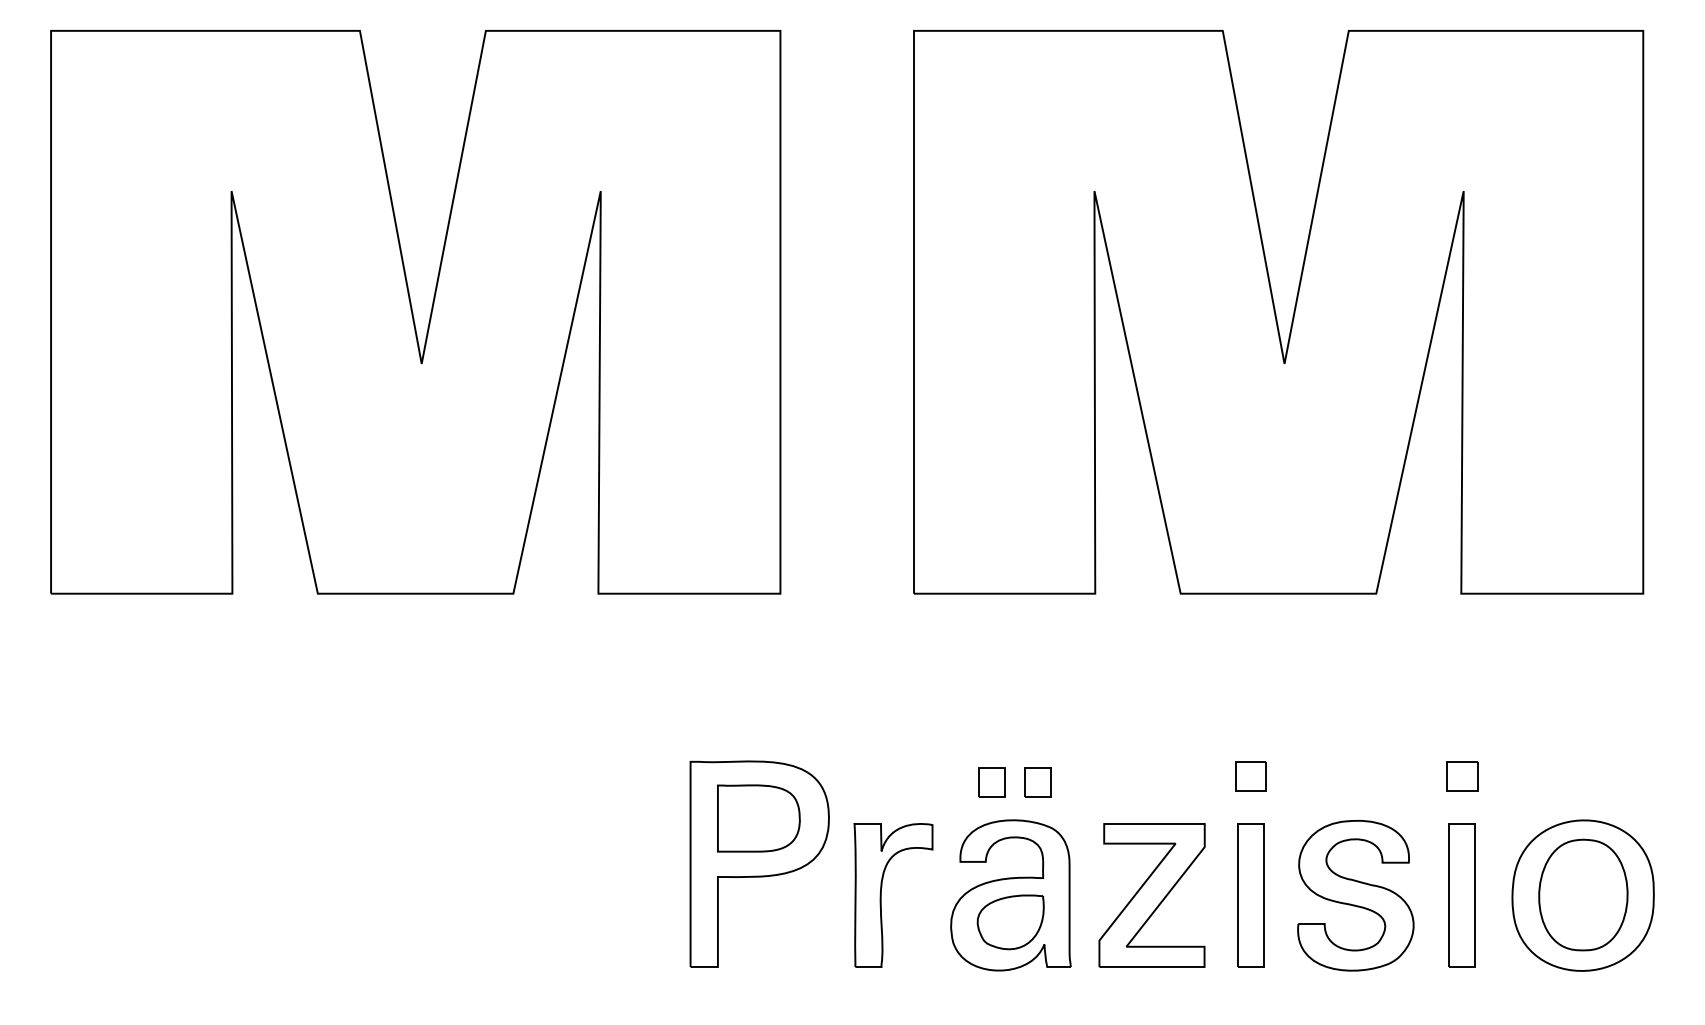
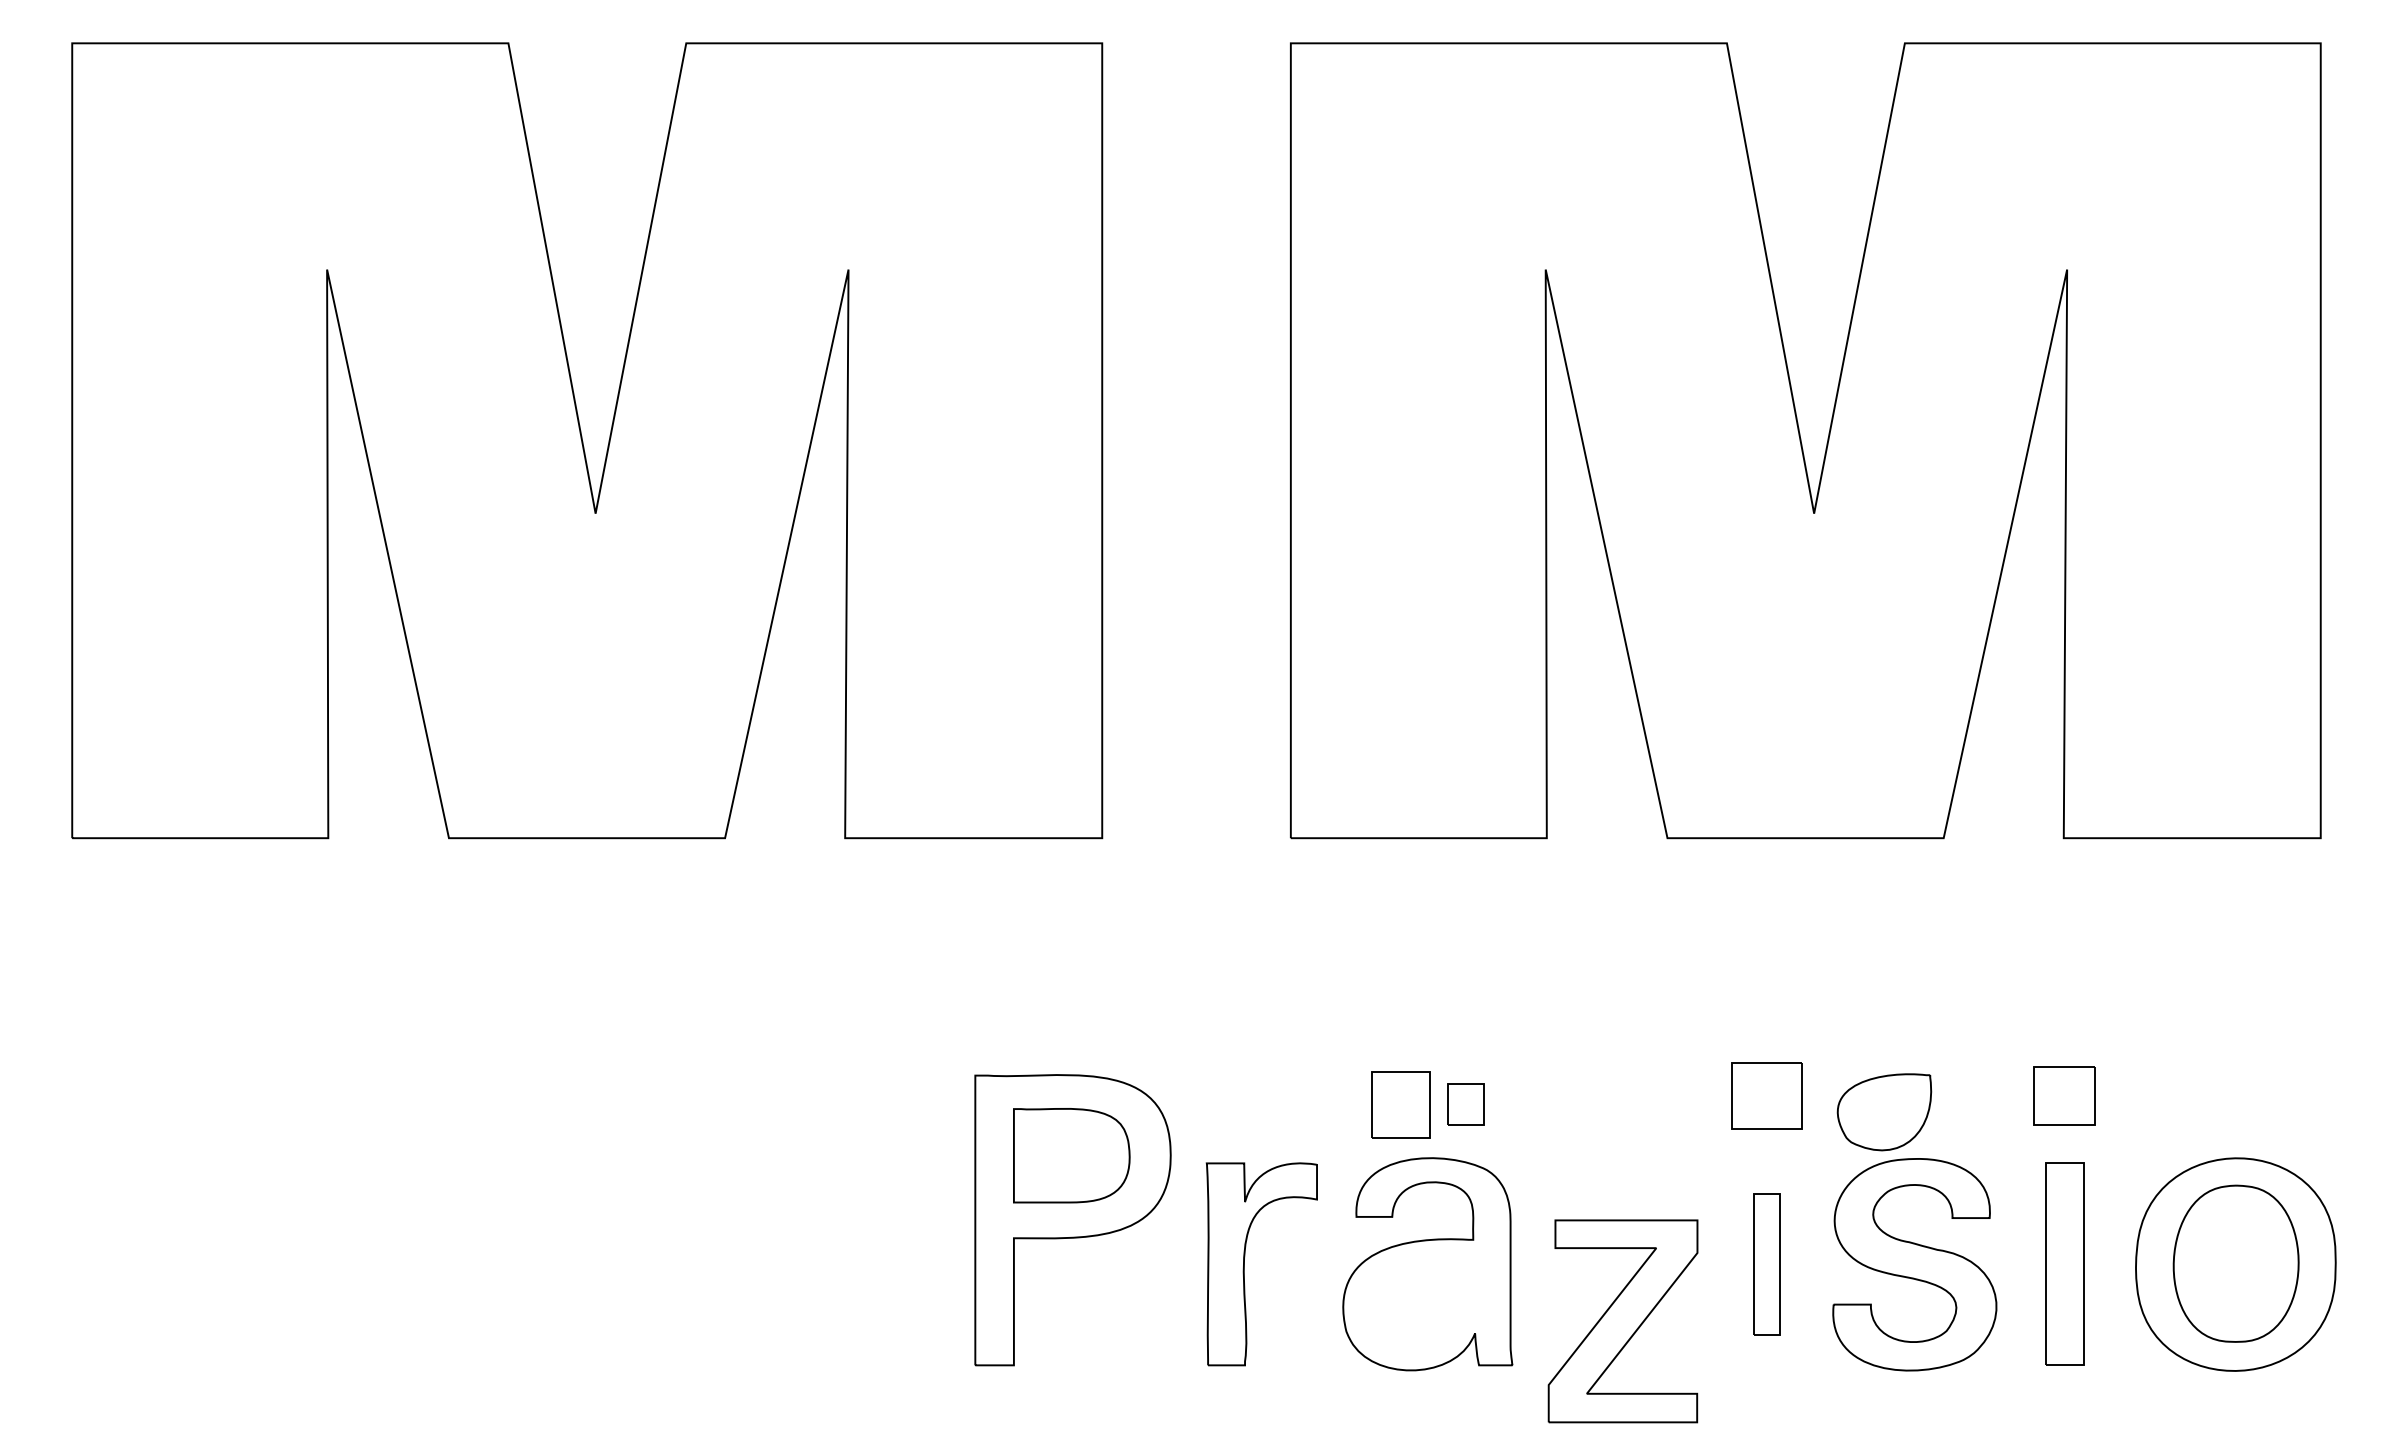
part: (1250, 776) -> (1766, 1096), size x1.6
part: (1461, 776) -> (2064, 1096), size x1.4
part: (991, 782) -> (1400, 1104), size x1.6
part: (1250, 894) -> (1766, 1263), size x0.7
part: (1151, 895) -> (1622, 1321), moved
part: (1010, 922) -> (1884, 1112), moved

